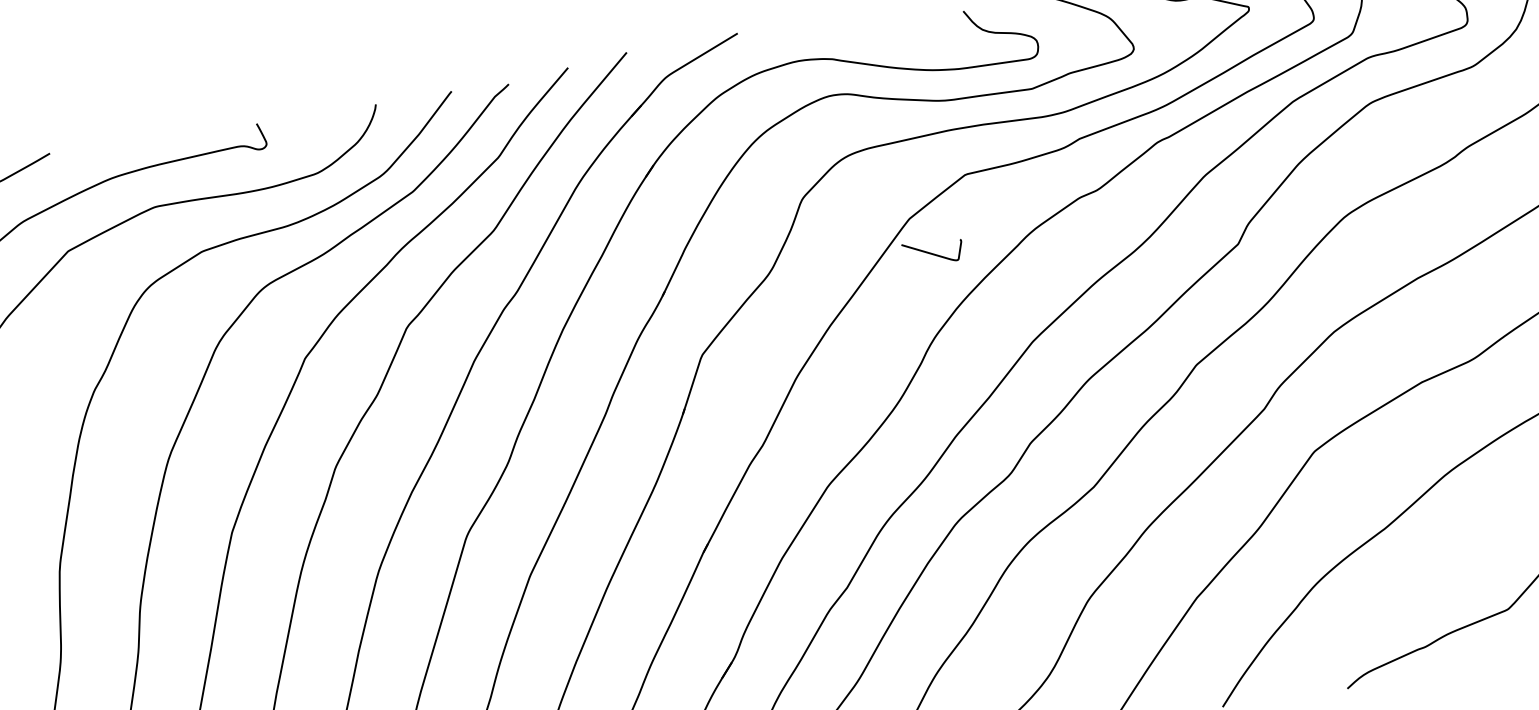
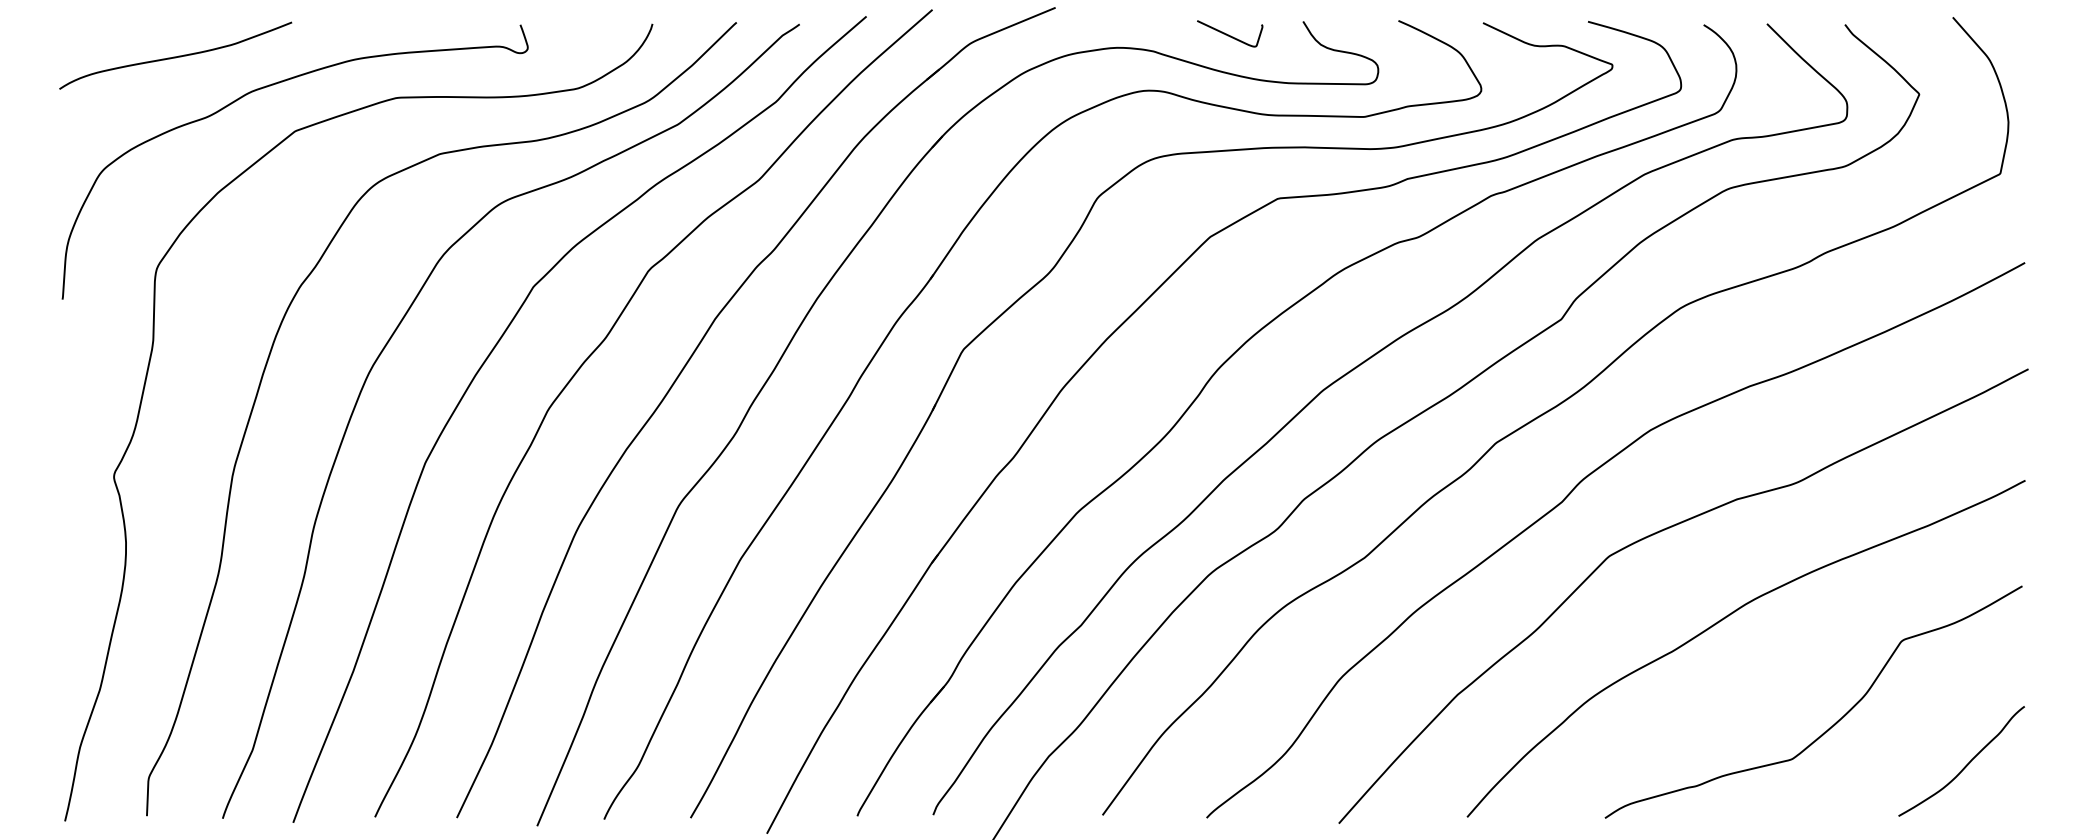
curve: (933, 253) -> (1230, 35), moved

